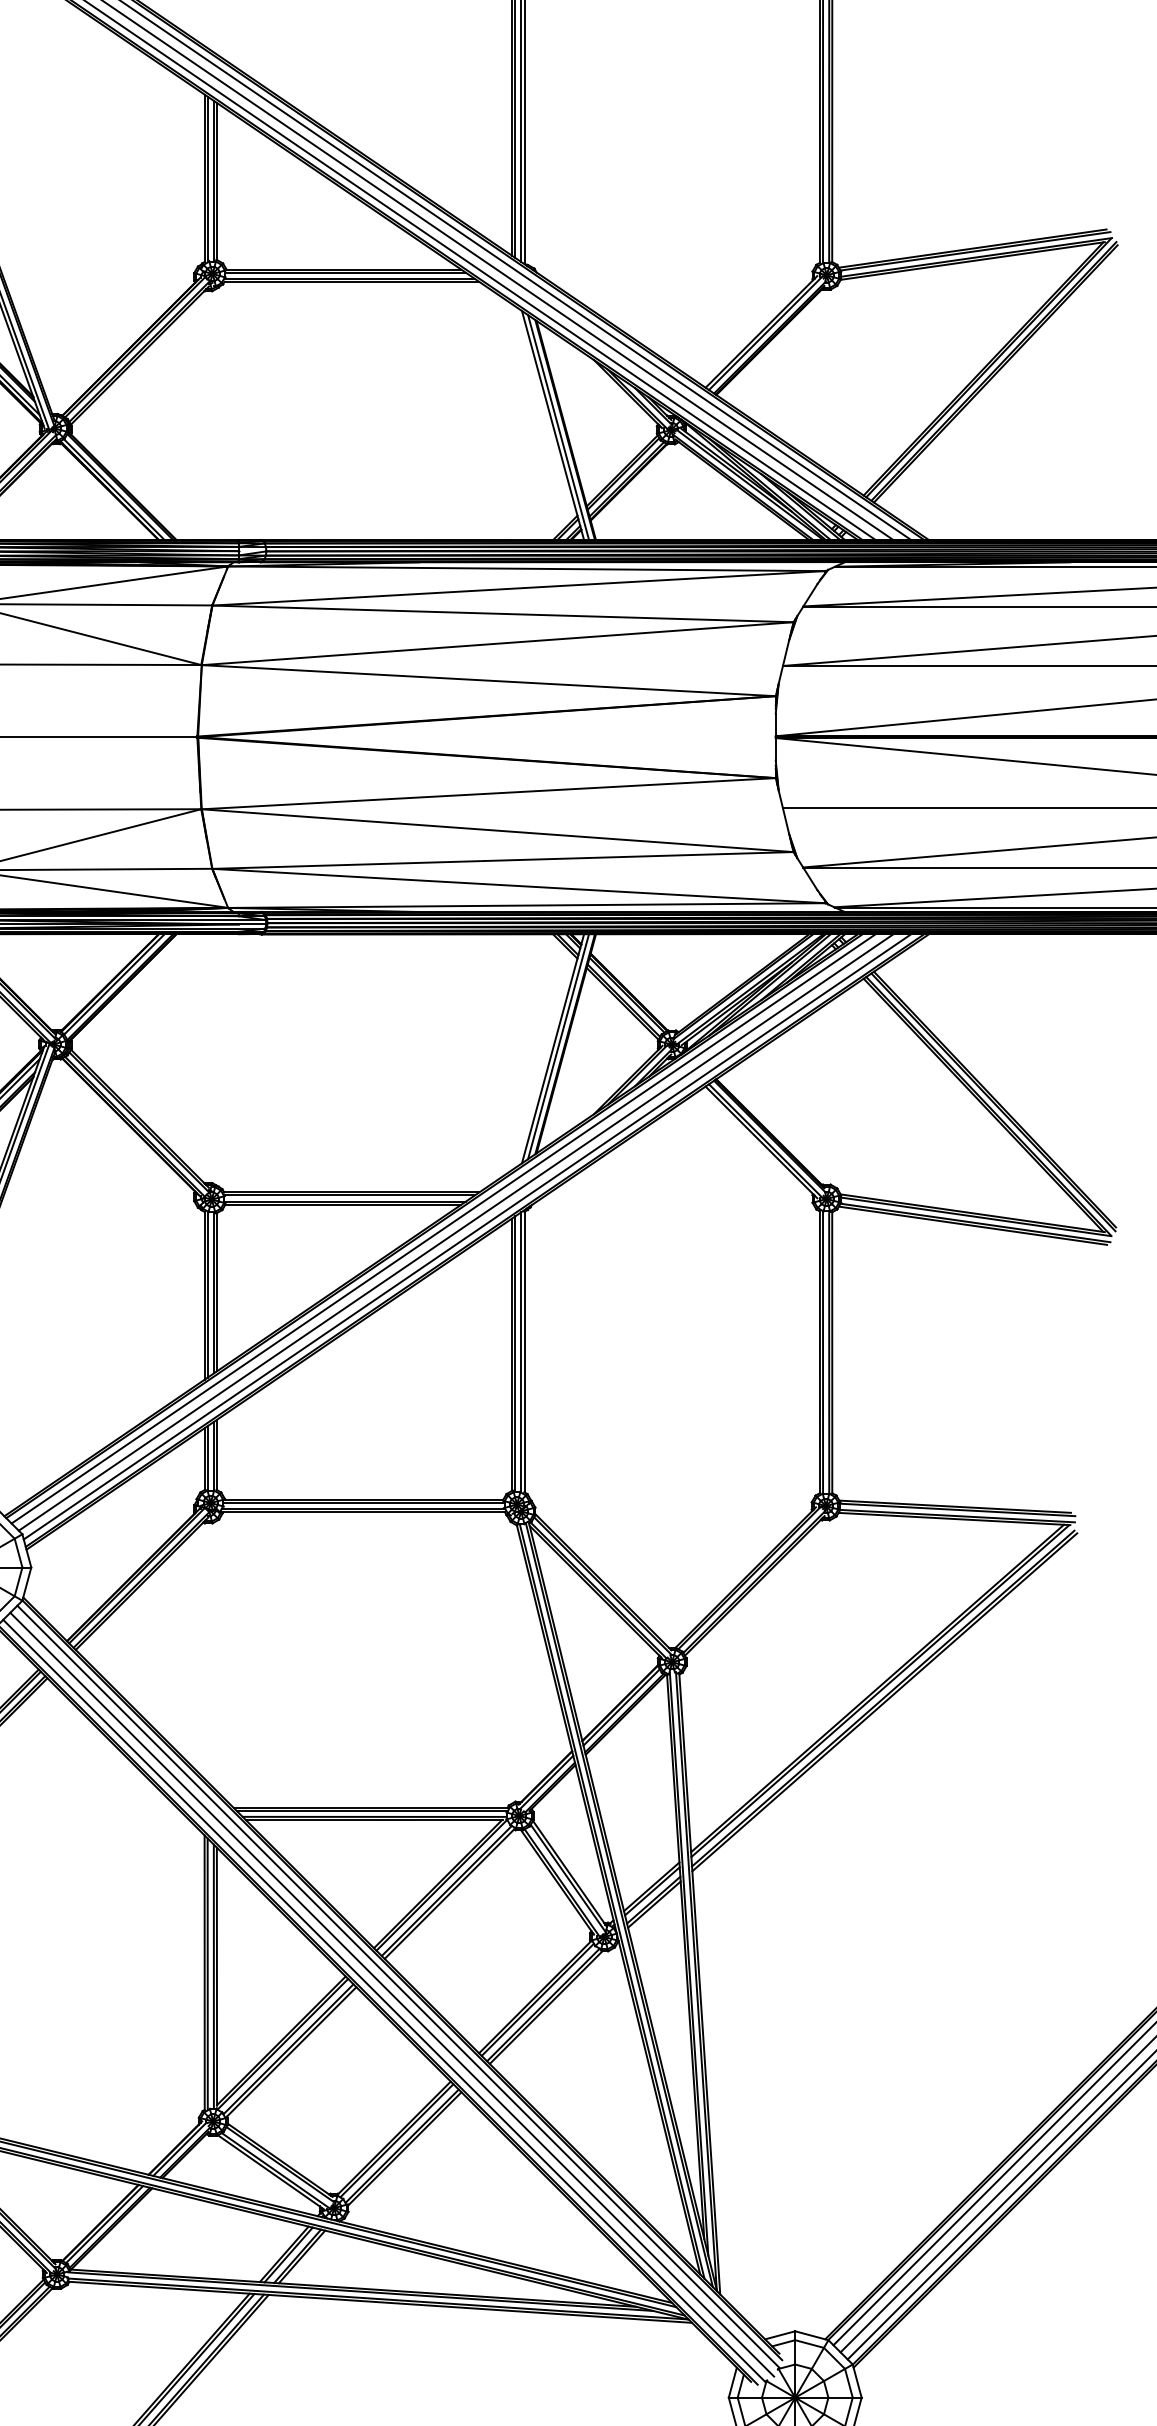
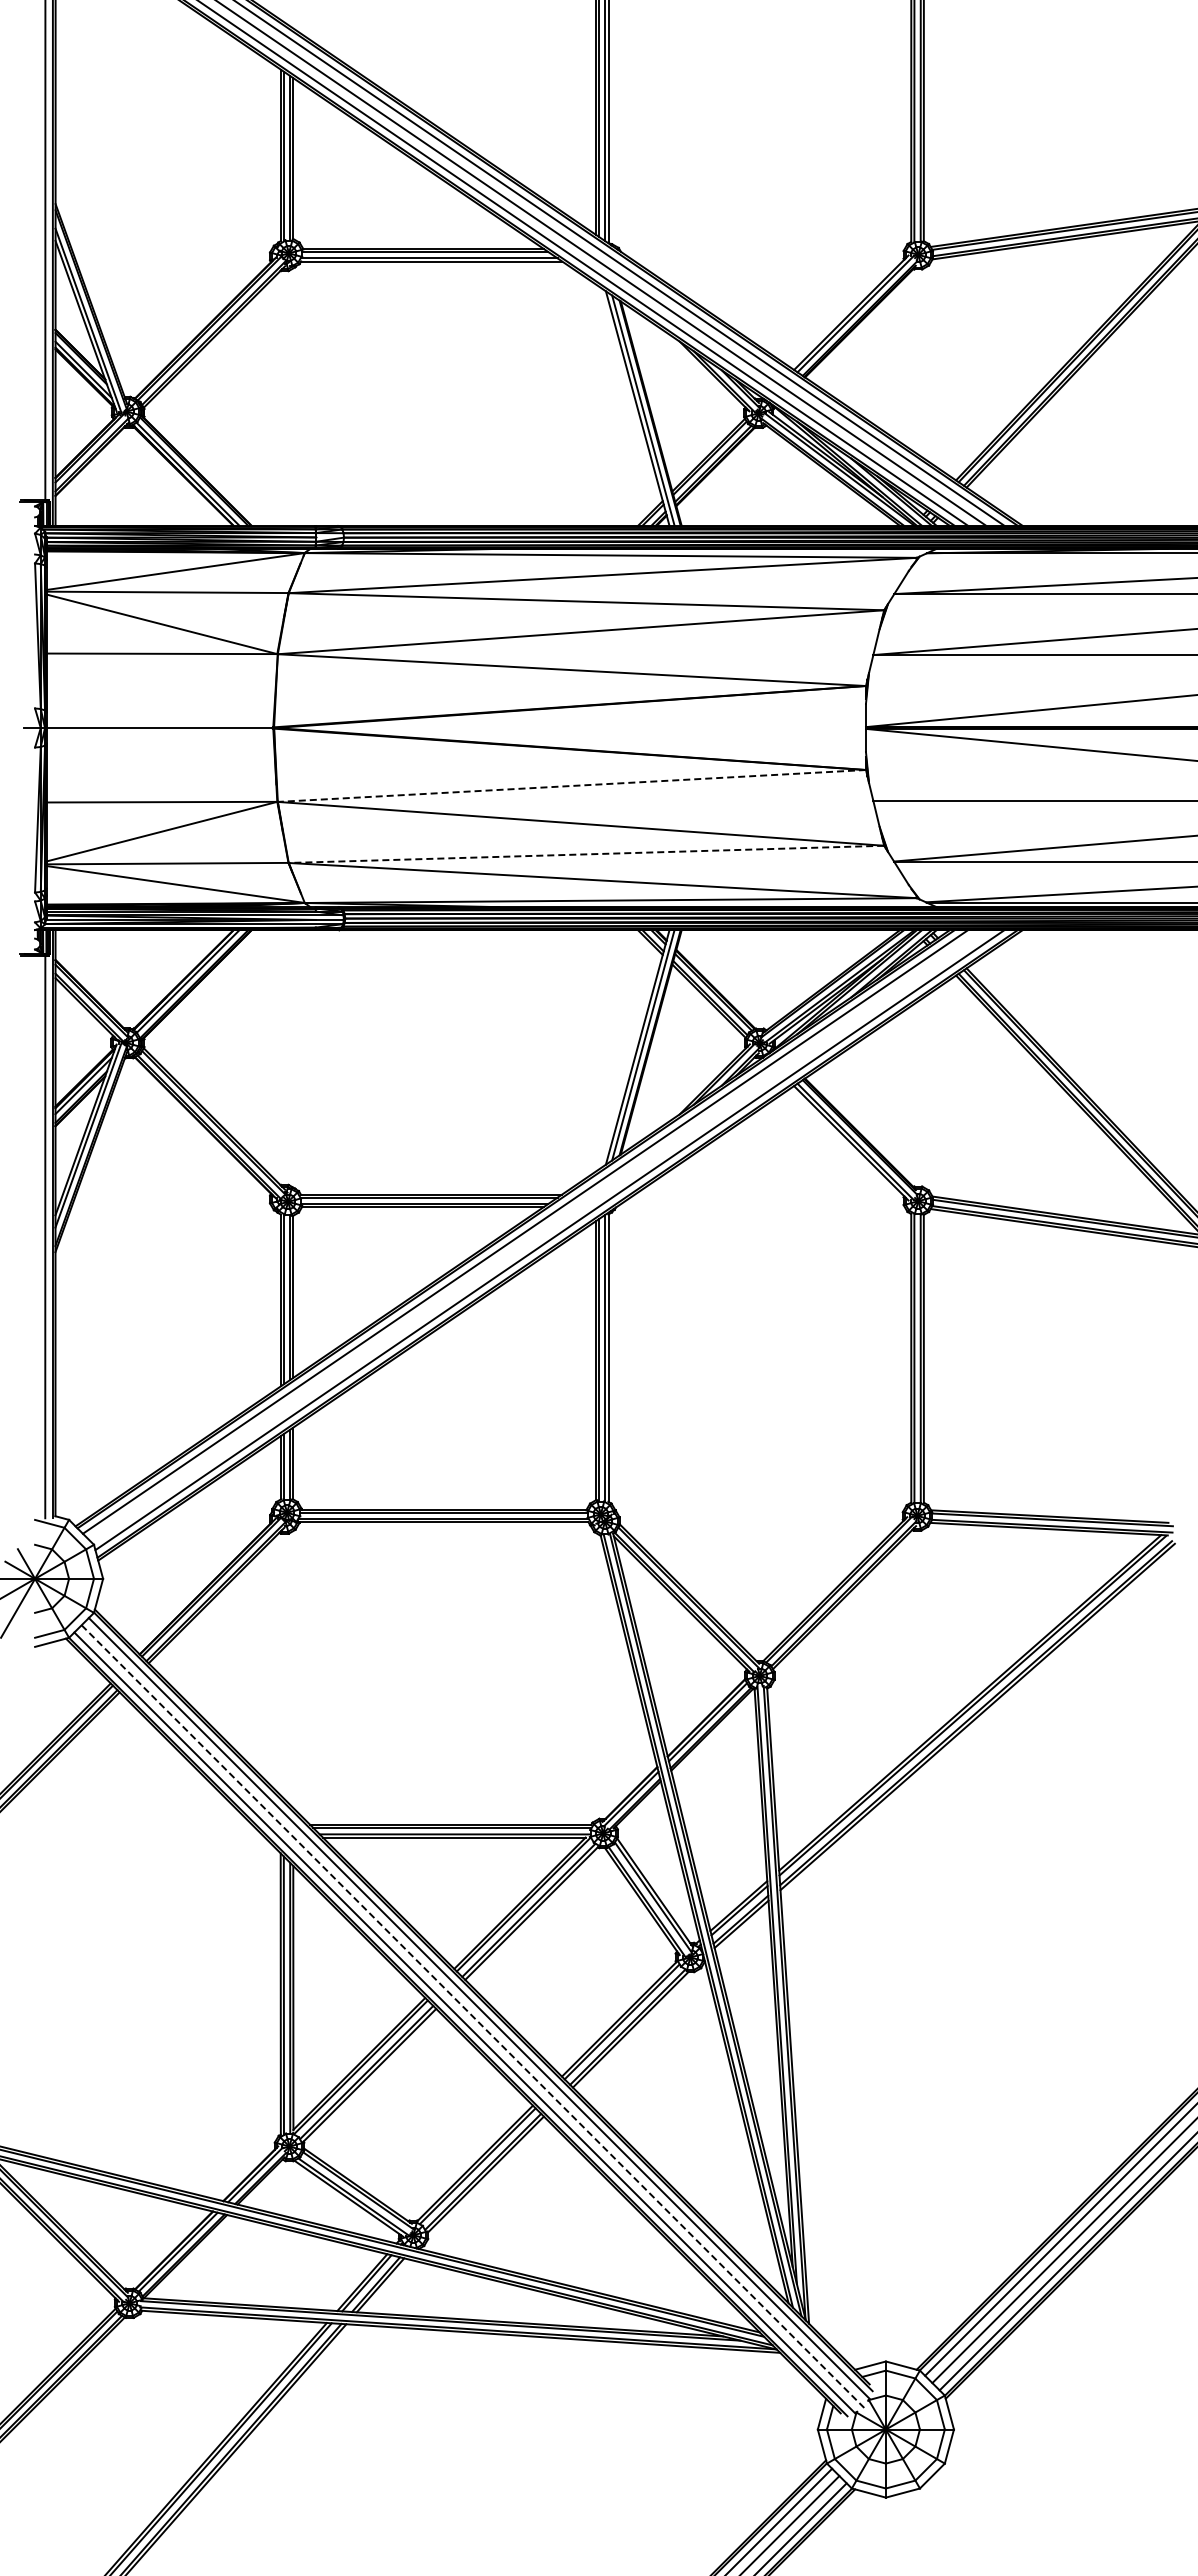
line: (488, 794) -> (571, 786), solid -> dashed
line: (503, 860) -> (586, 854), solid -> dashed
line: (456, 1232) -> (538, 1235), removed
line: (392, 1994) -> (473, 2016), solid -> dashed

